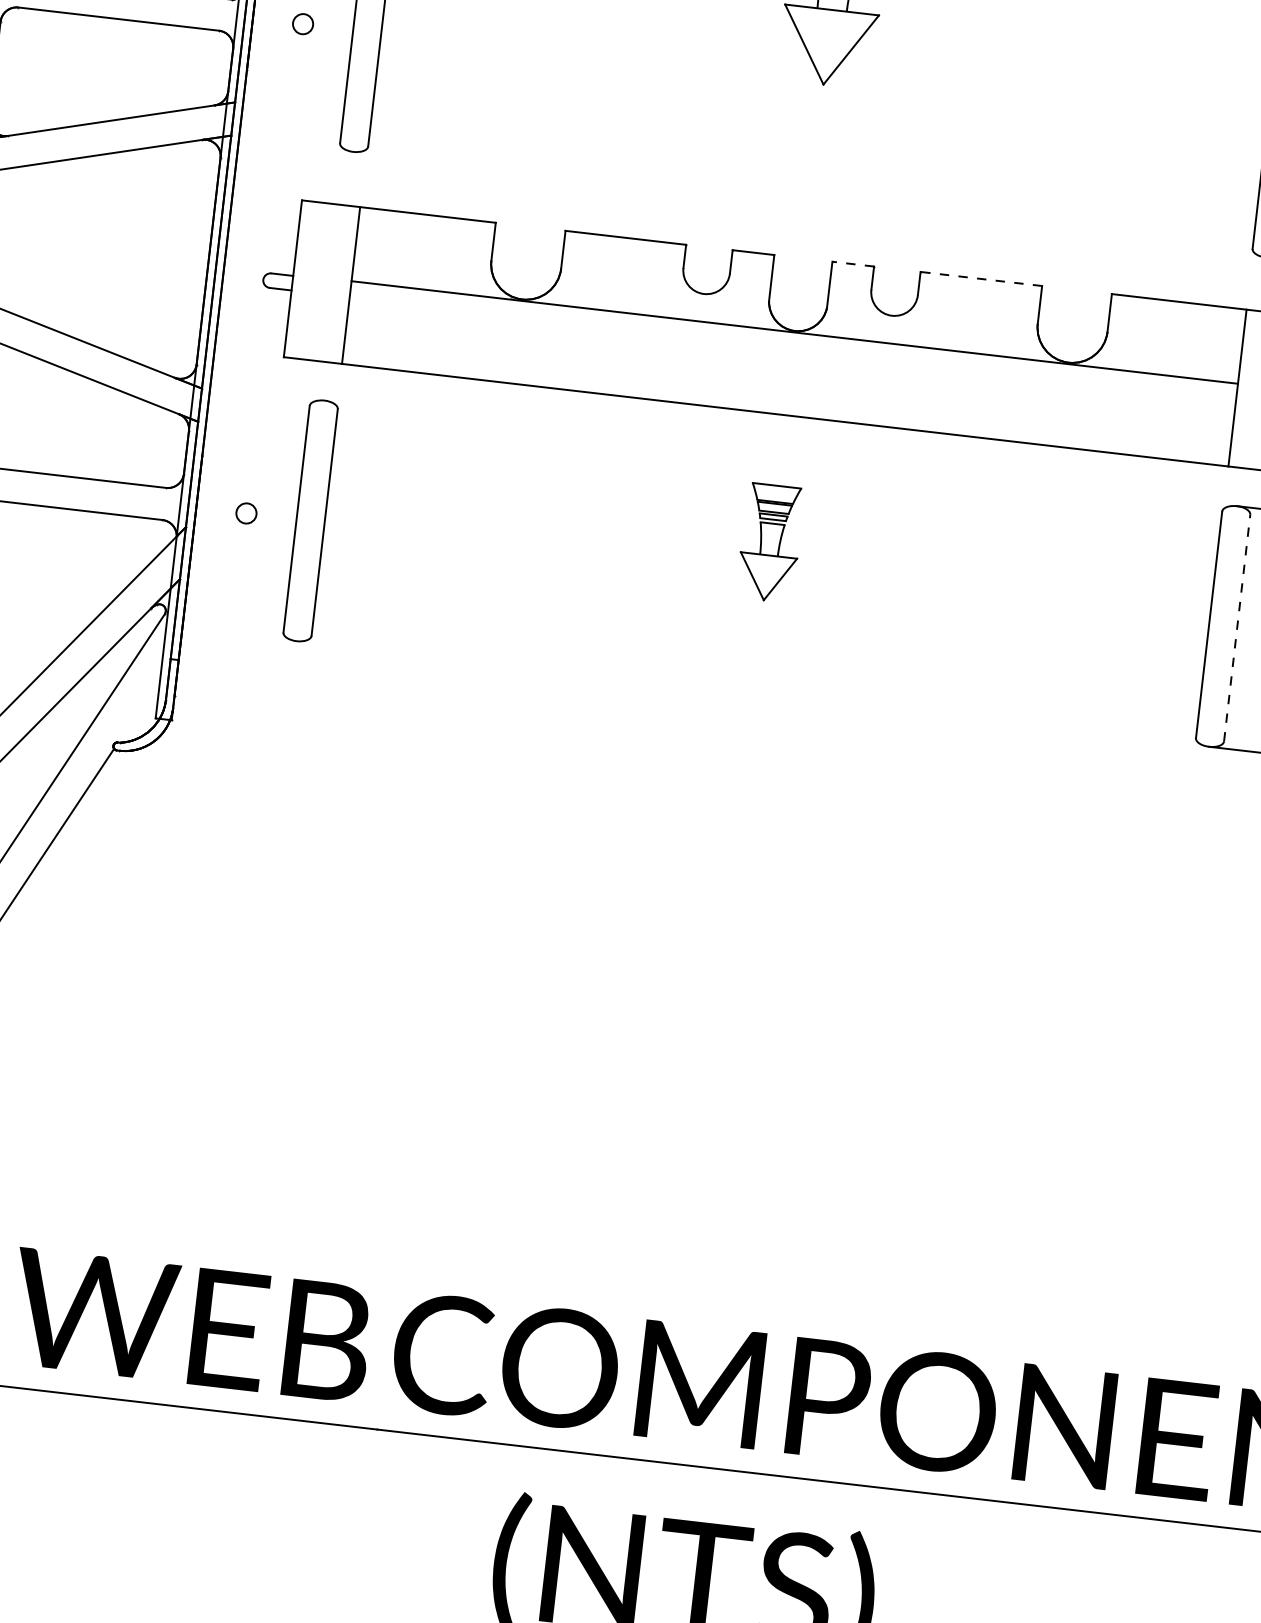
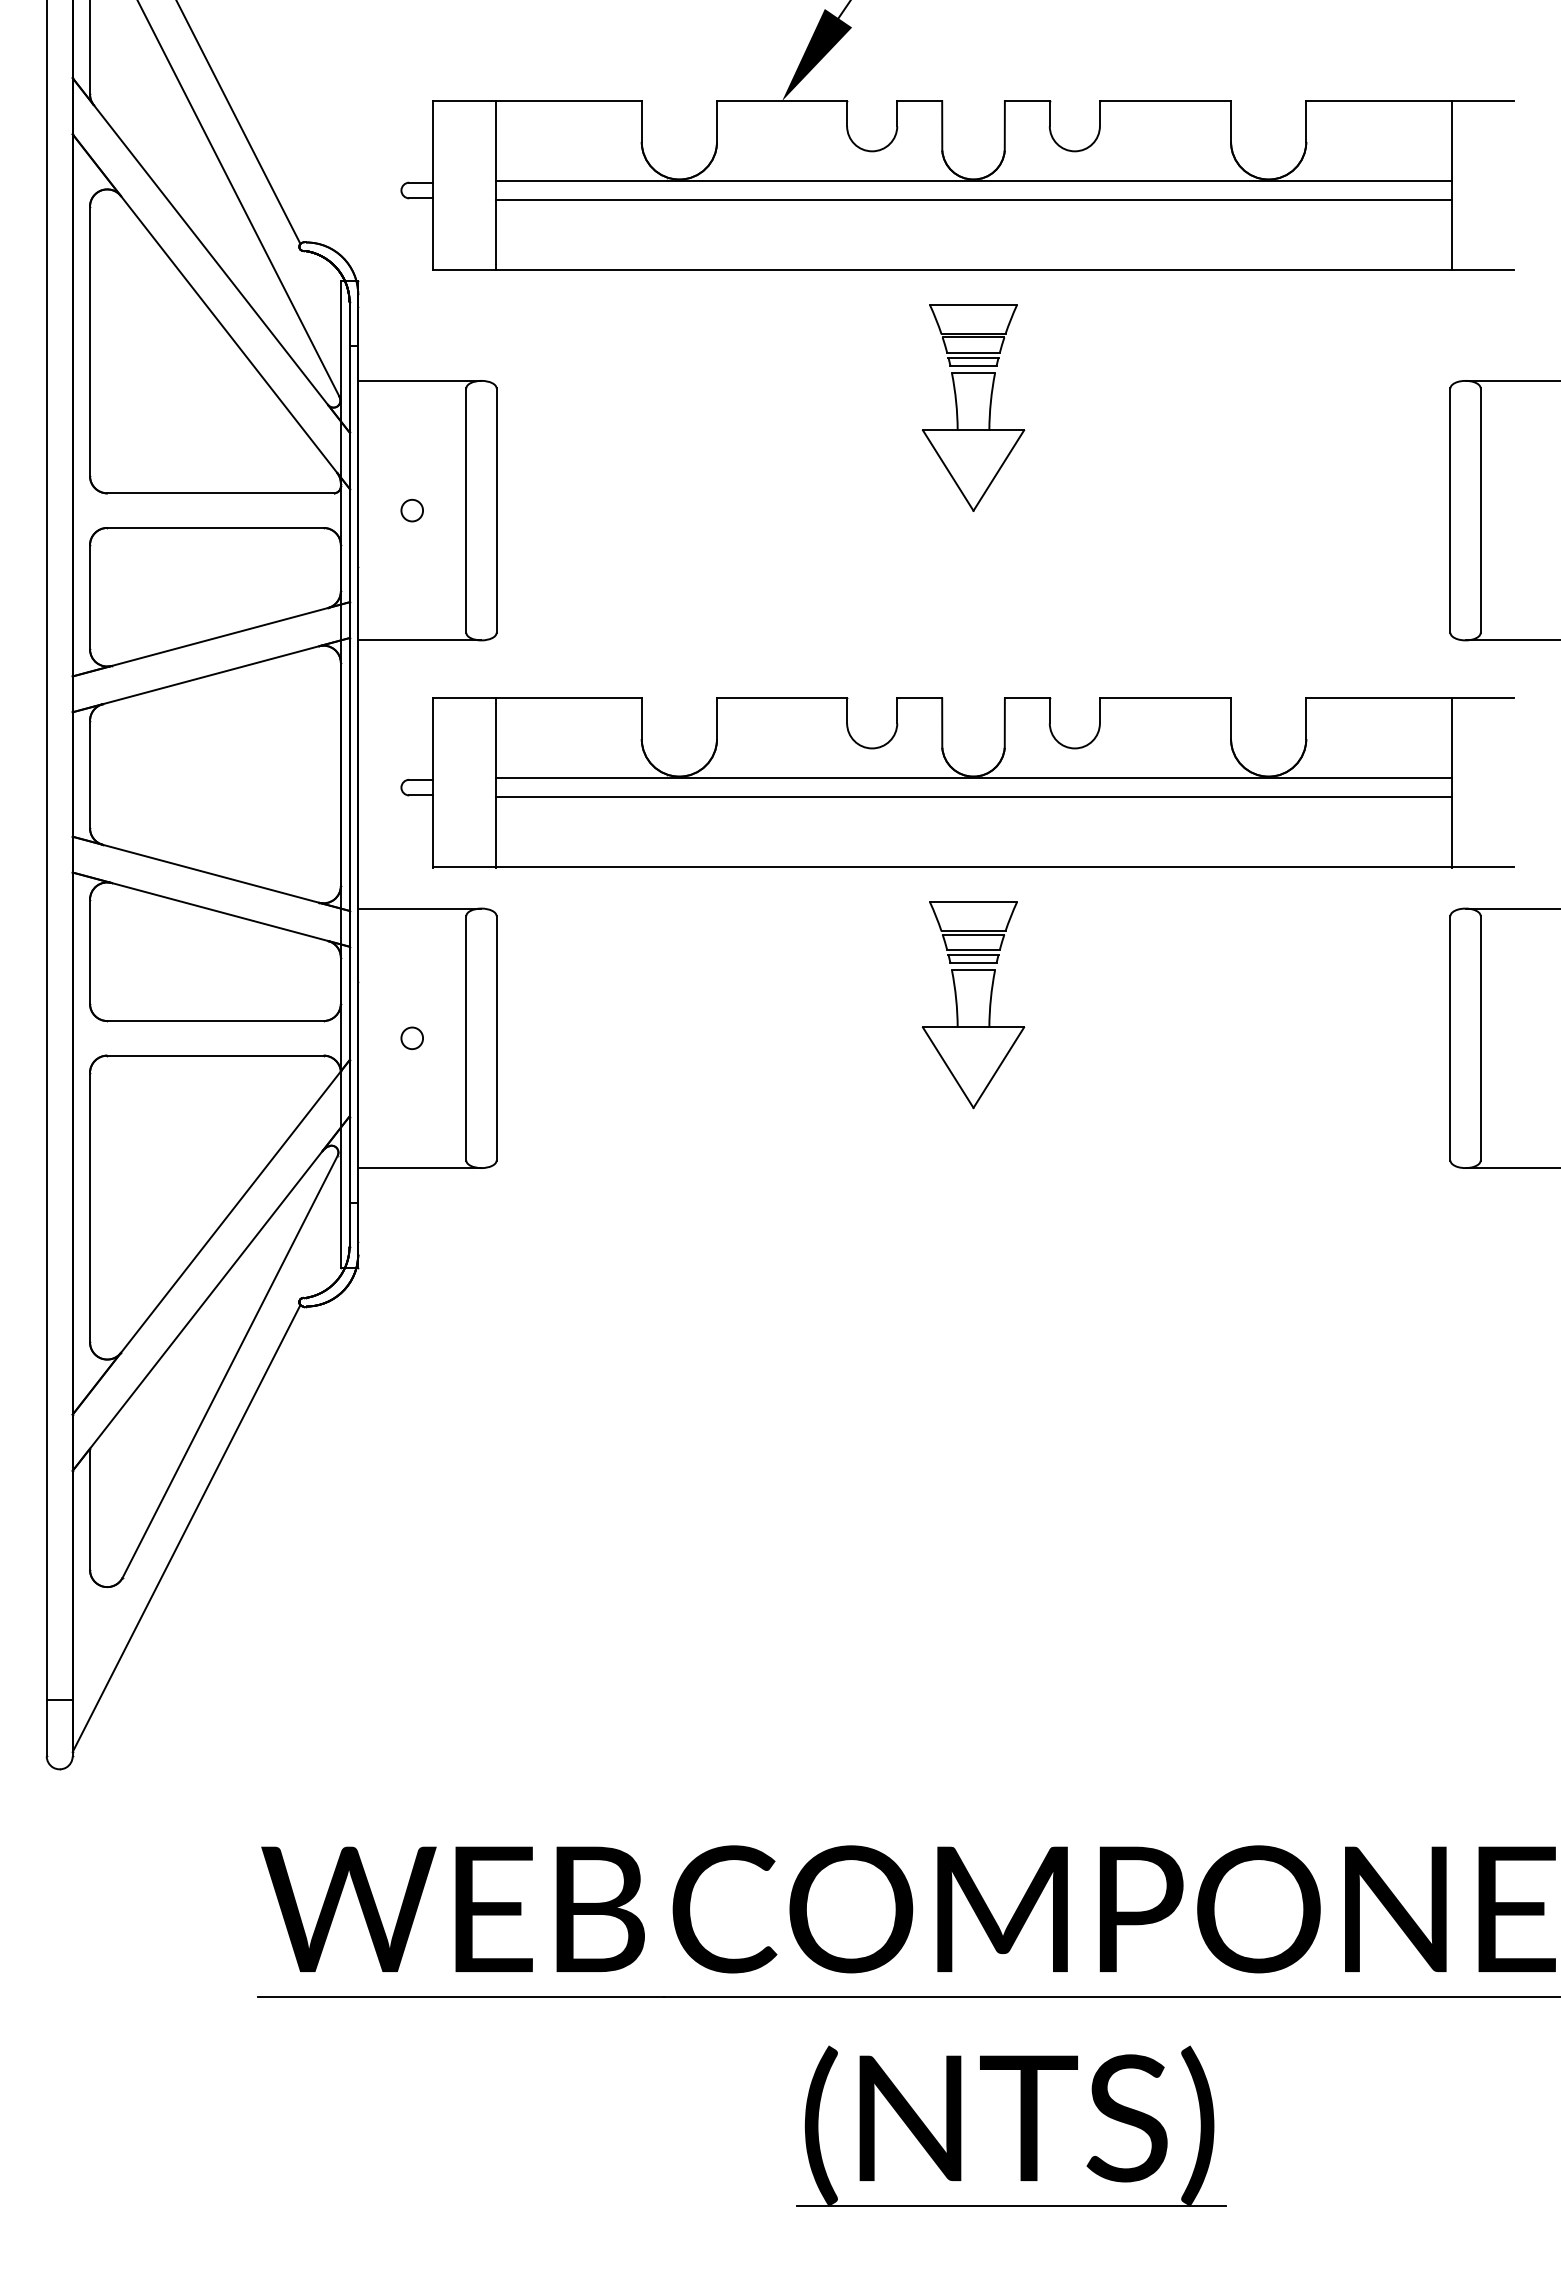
line: (295, 145) -> (419, 640), added
line: (852, 264) -> (1026, 698), dashed -> solid
line: (981, 279) -> (1165, 698), dashed -> solid
line: (792, 350) -> (973, 797), added
line: (267, 393) -> (419, 908), added
part: (770, 543) -> (973, 1005), size x1.67
line: (1237, 627) -> (1480, 1037), dashed -> solid
line: (239, 634) -> (419, 1168), added

